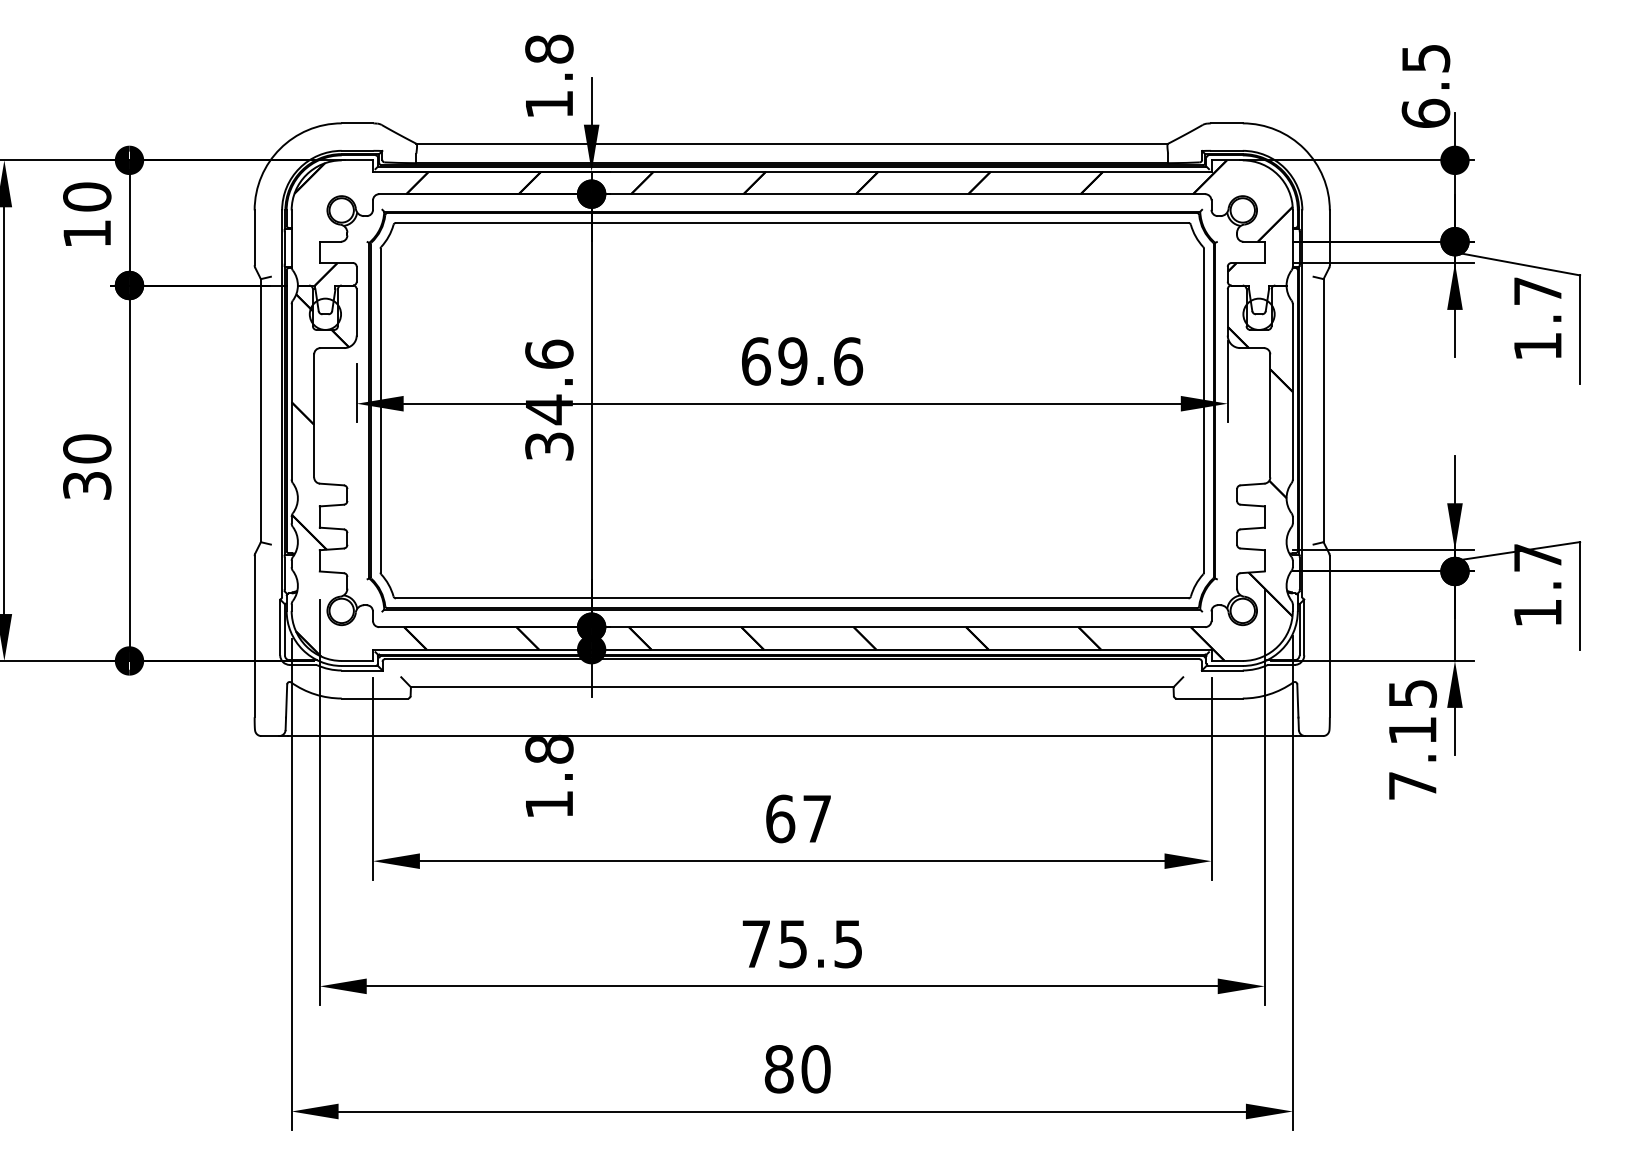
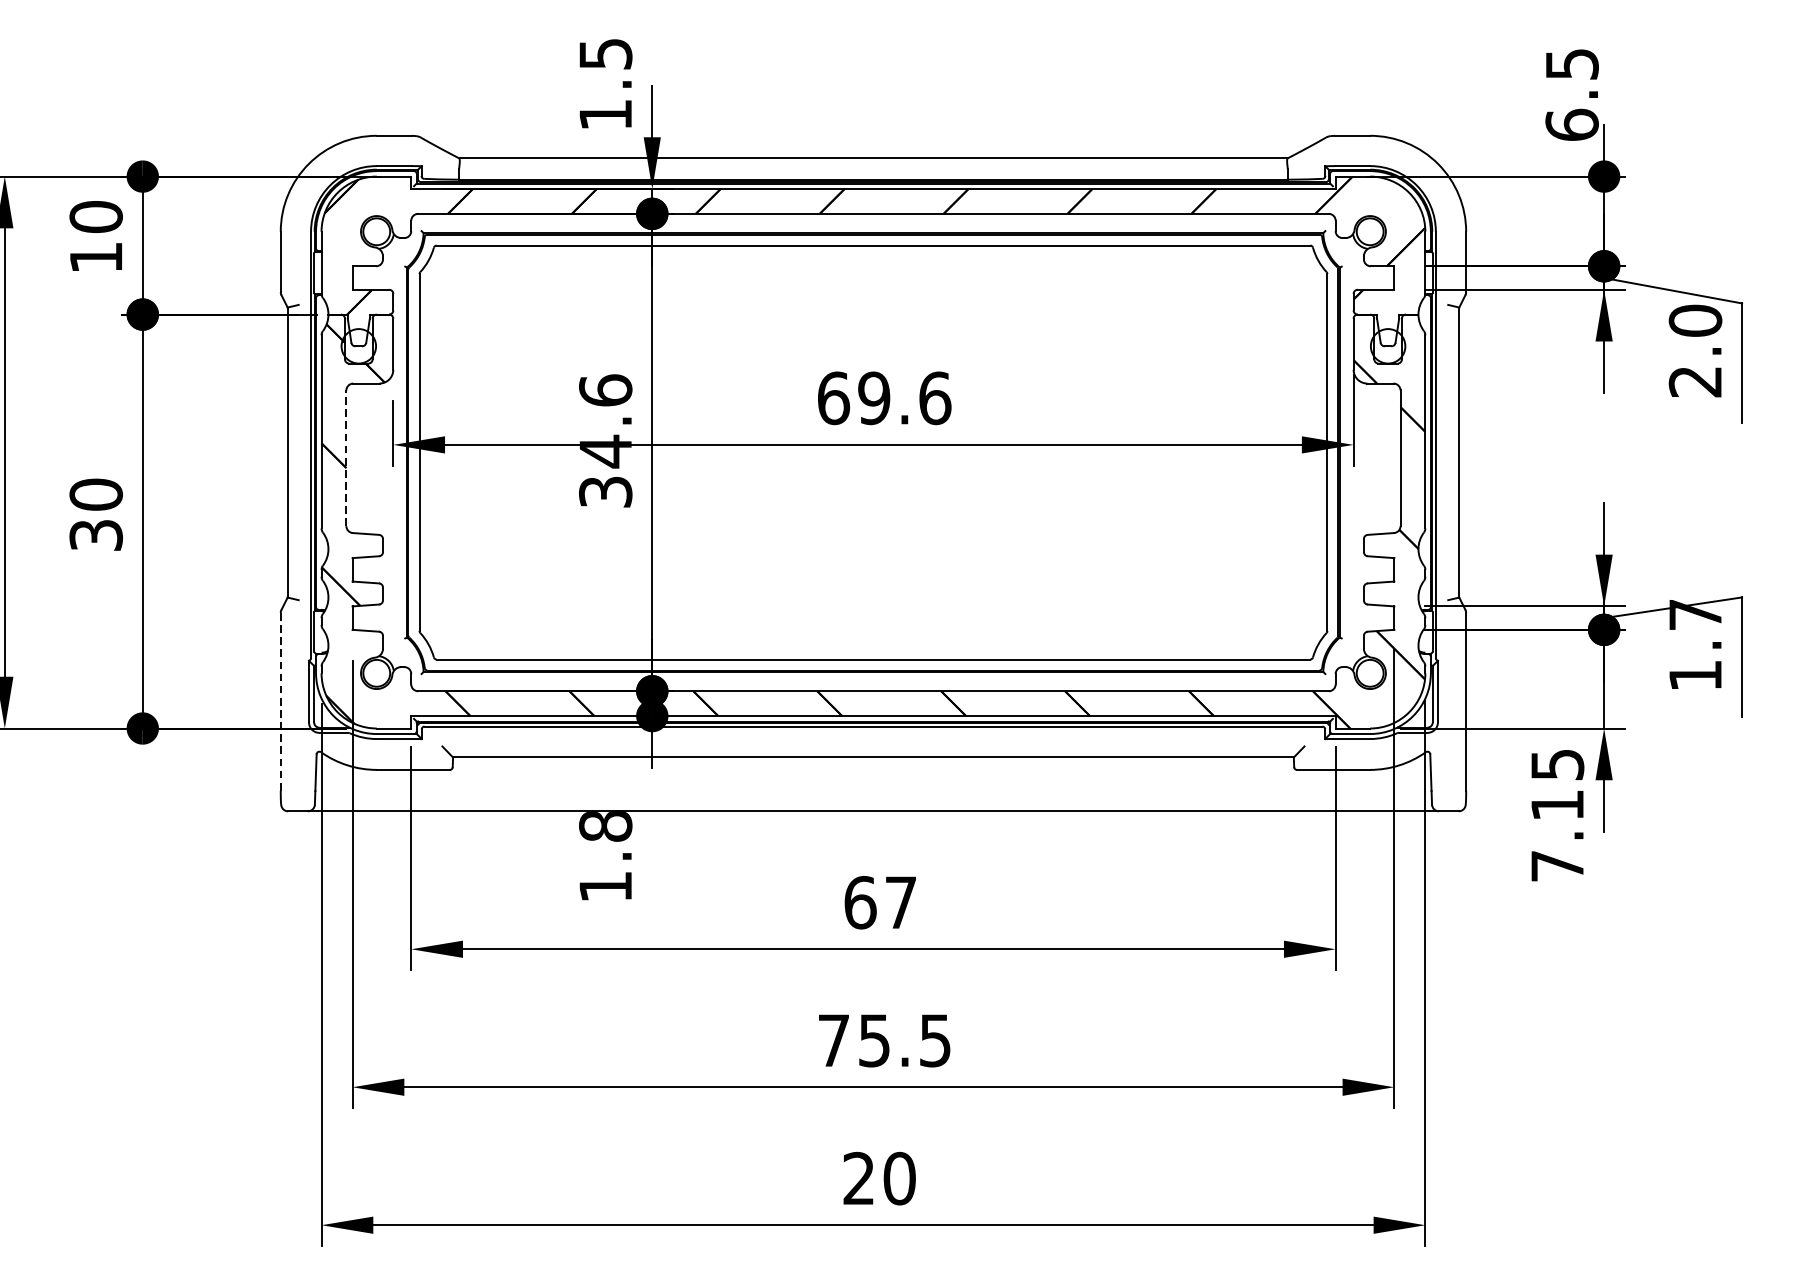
text: (549, 48) -> (605, 53), 1.8 -> 1.5
text: (1537, 318) -> (1695, 350), 1.7 -> 2.0
line: (314, 415) -> (346, 457), solid -> dashed
line: (254, 636) -> (280, 701), solid -> dashed
text: (778, 1069) -> (858, 1178), 80 -> 20

